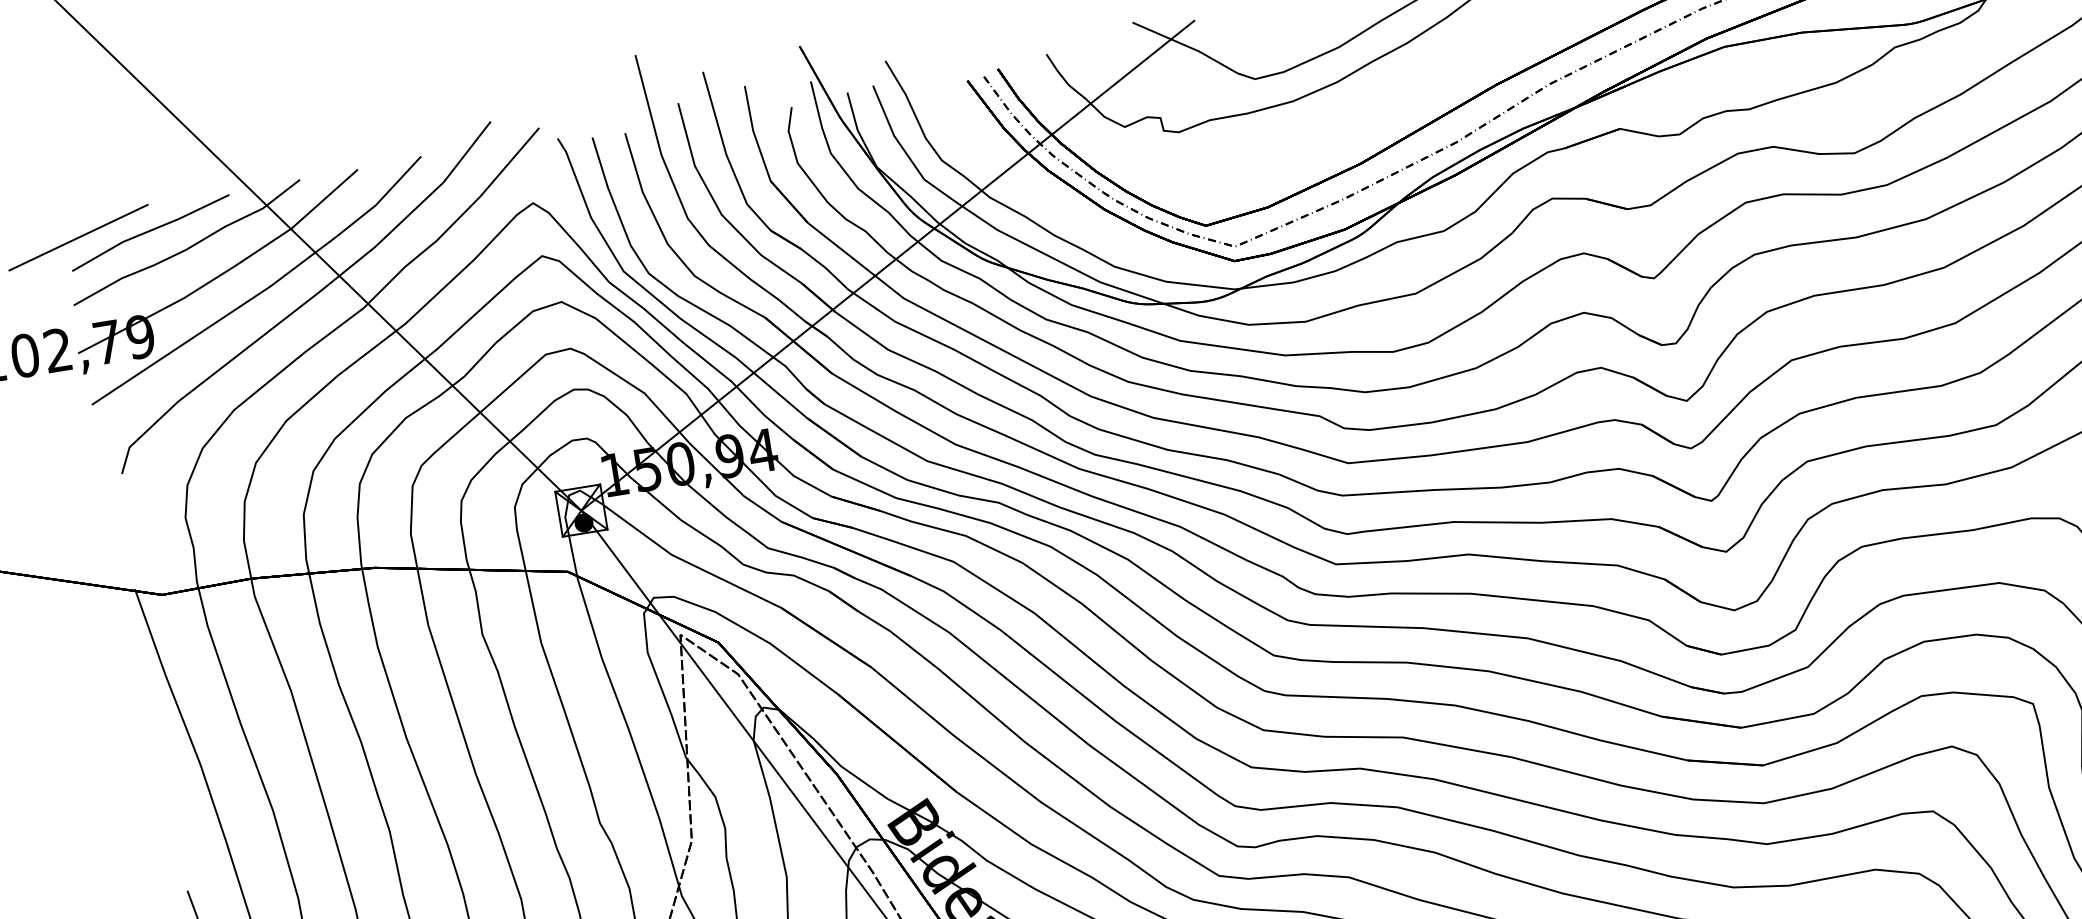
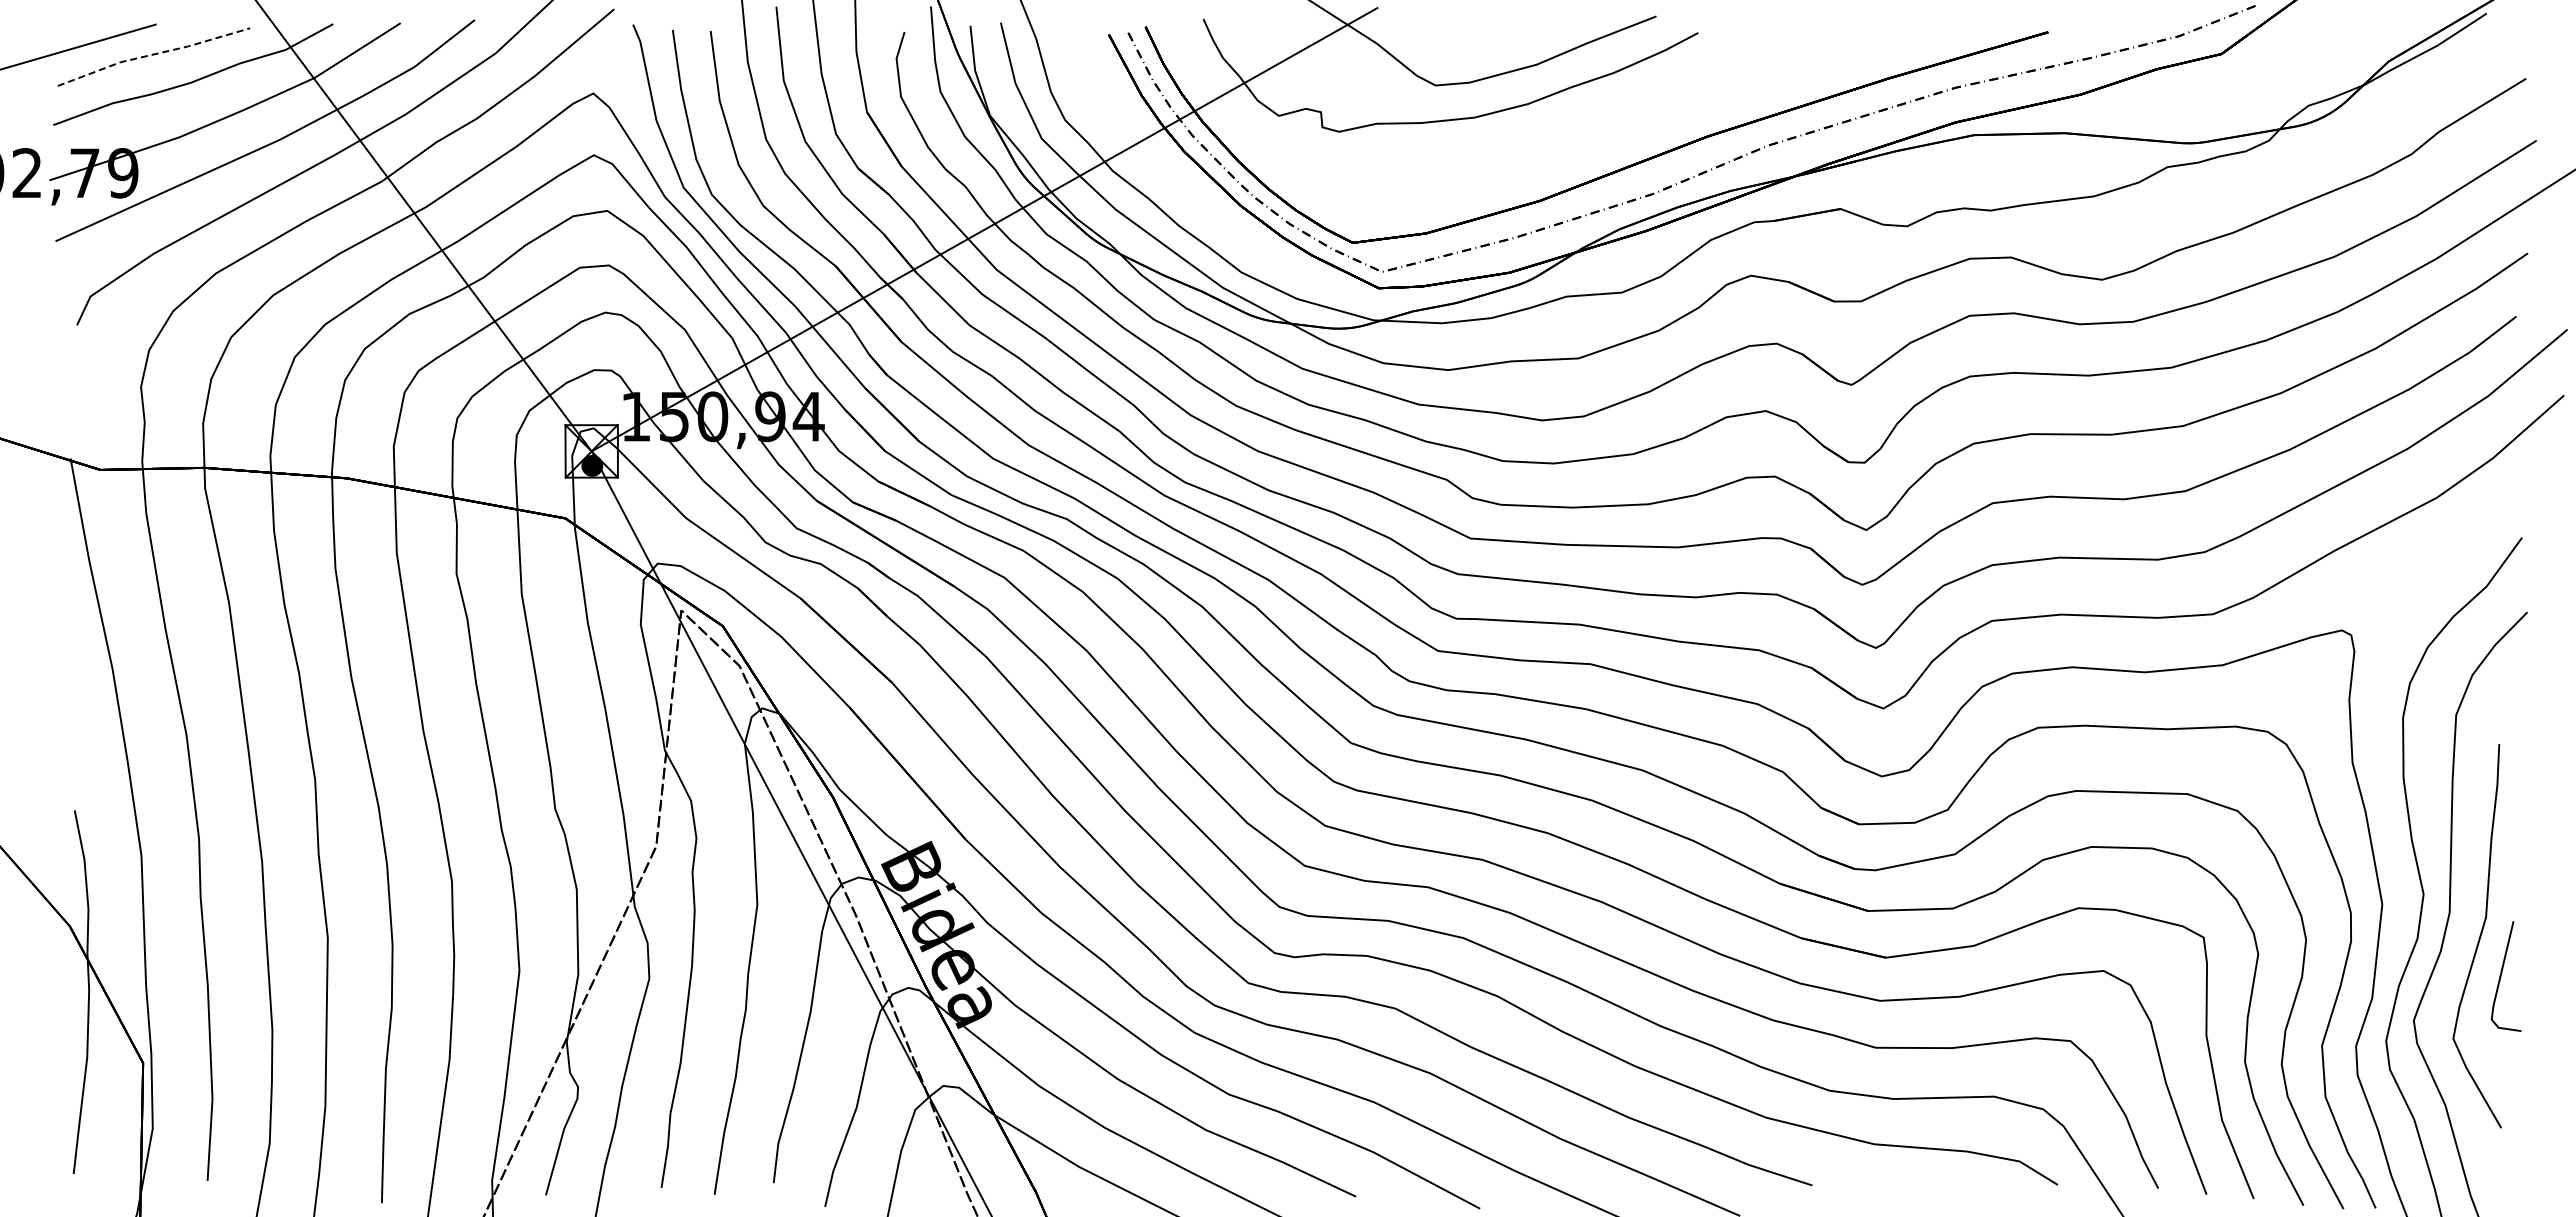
line: (149, 230) -> (153, 54), solid -> dashed

